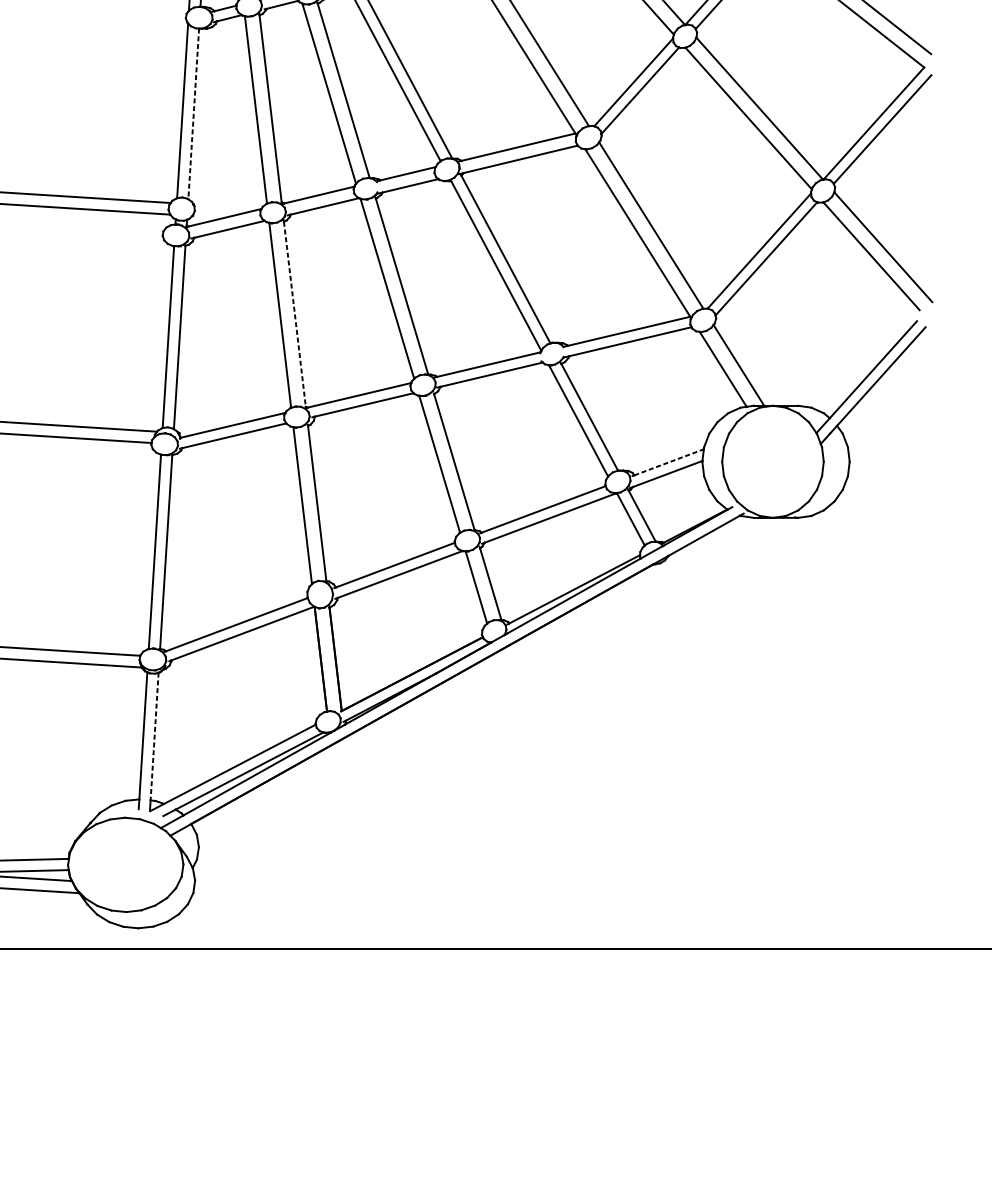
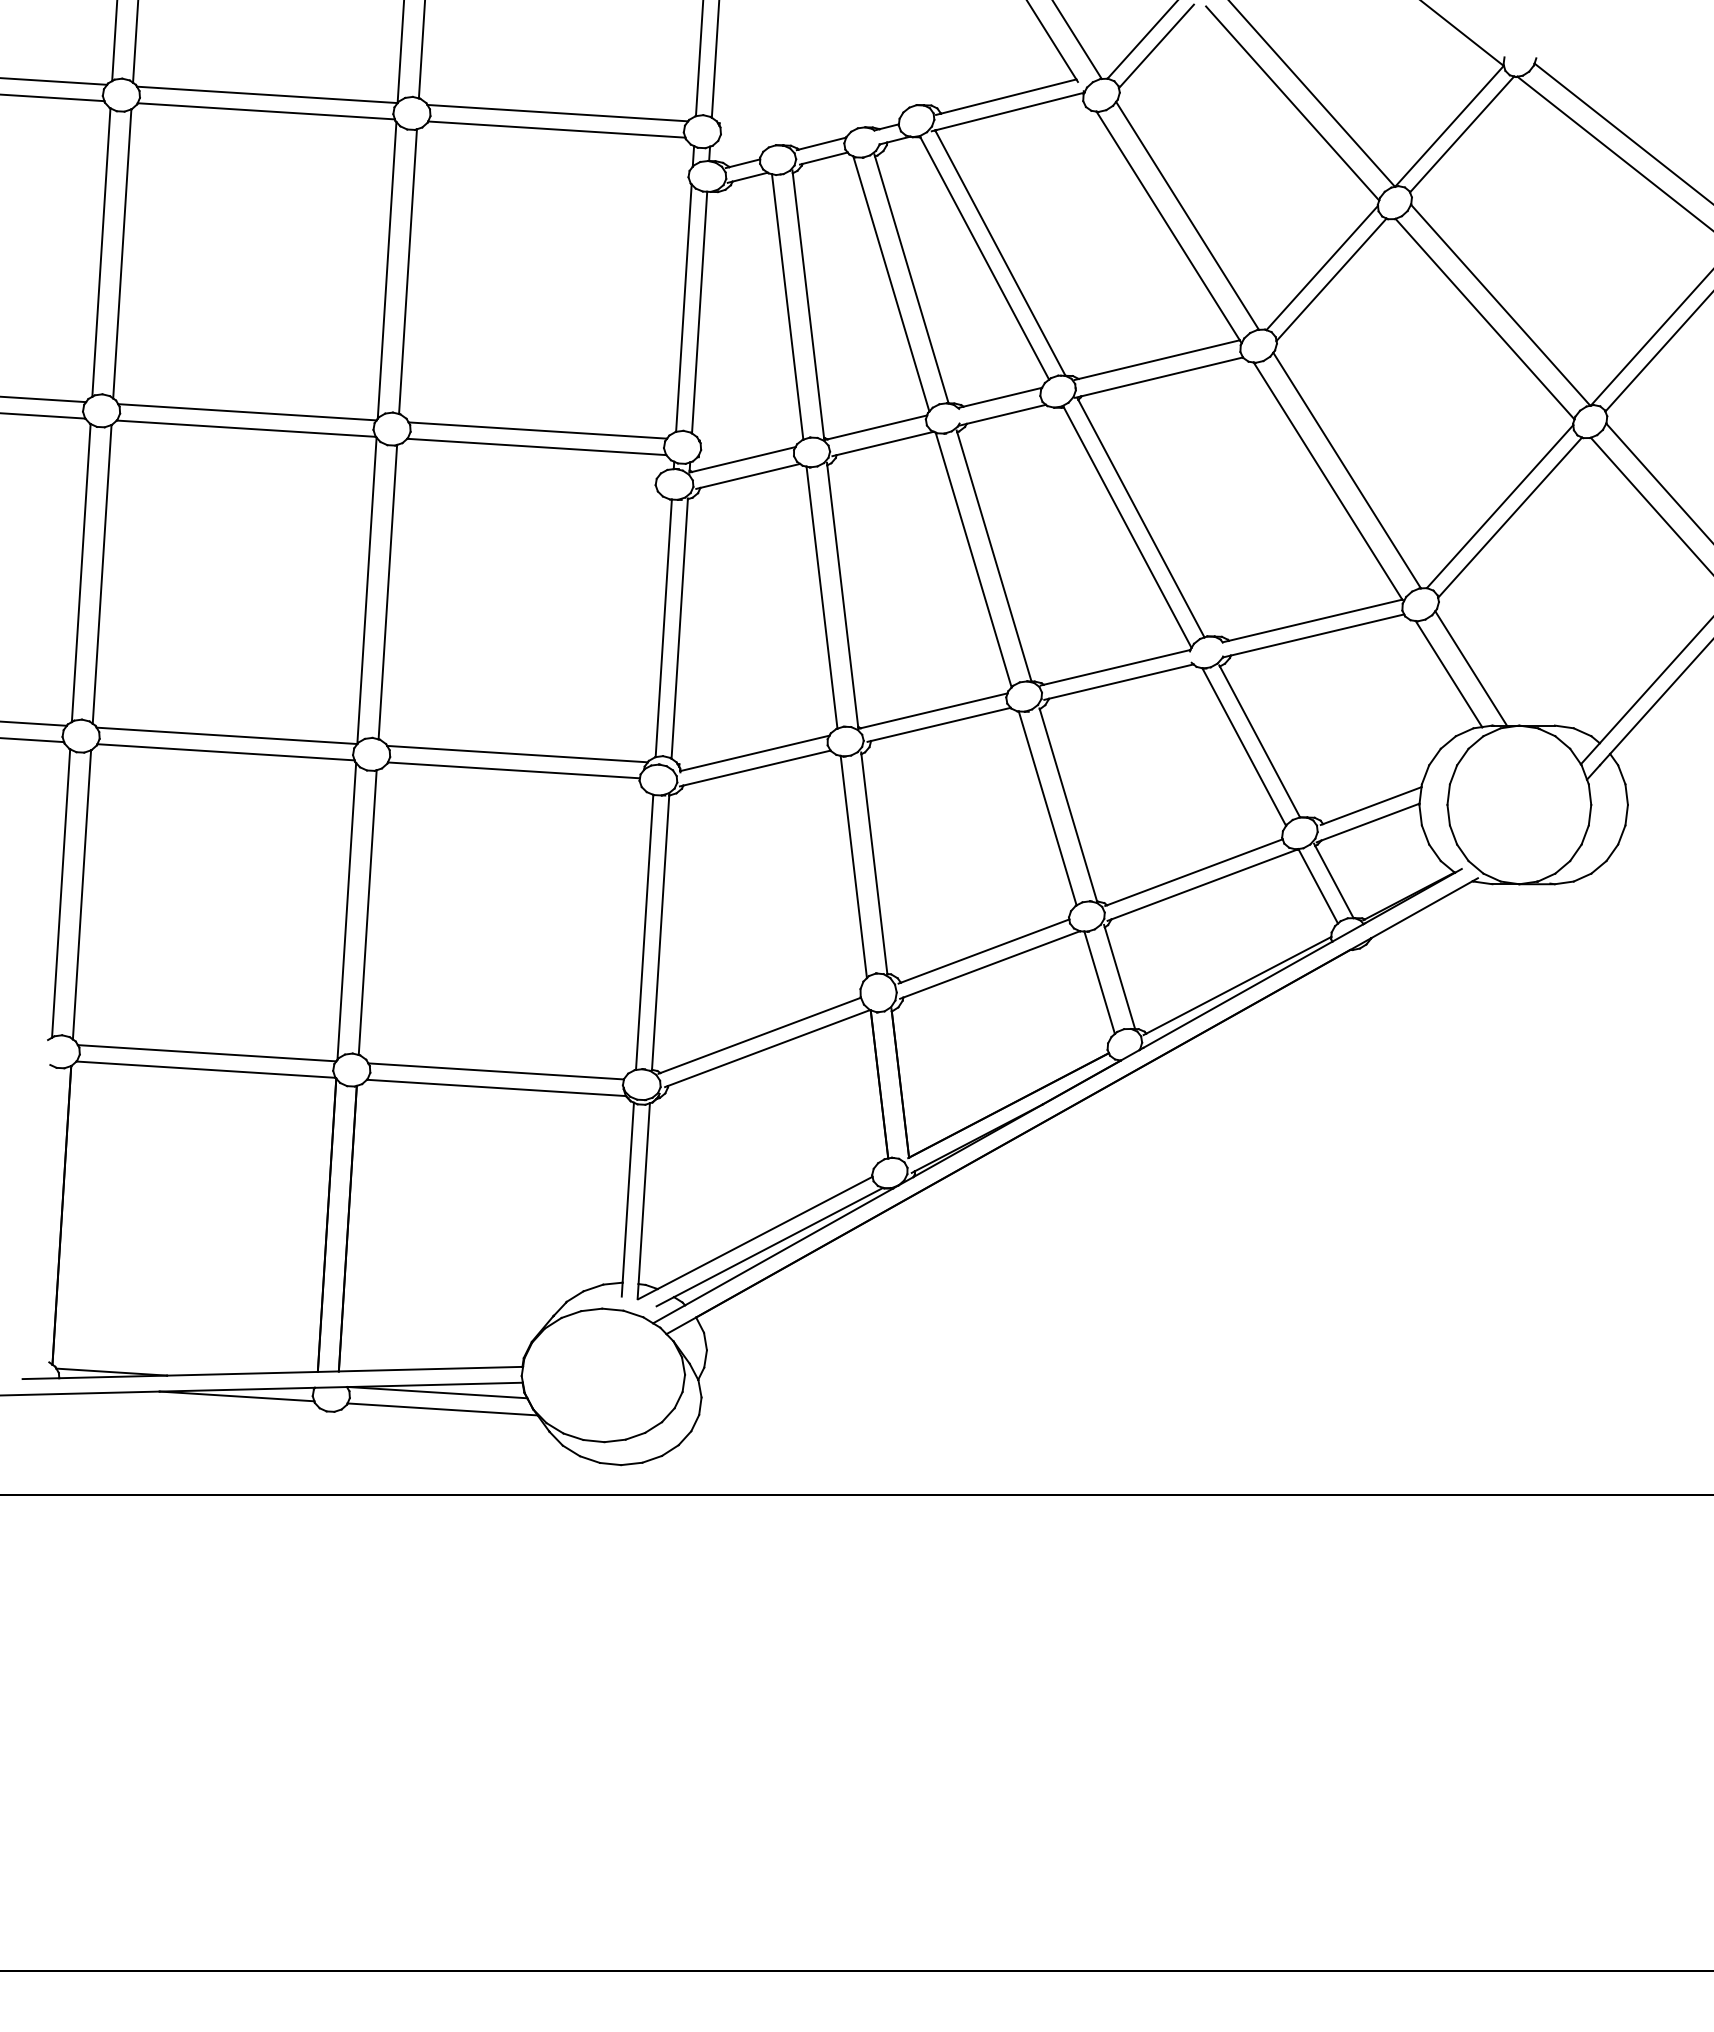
line: (193, 114) -> (699, 313), dashed -> solid
line: (294, 314) -> (842, 596), dashed -> solid
line: (669, 462) -> (1372, 805), dashed -> solid
line: (154, 736) -> (644, 1193), dashed -> solid

